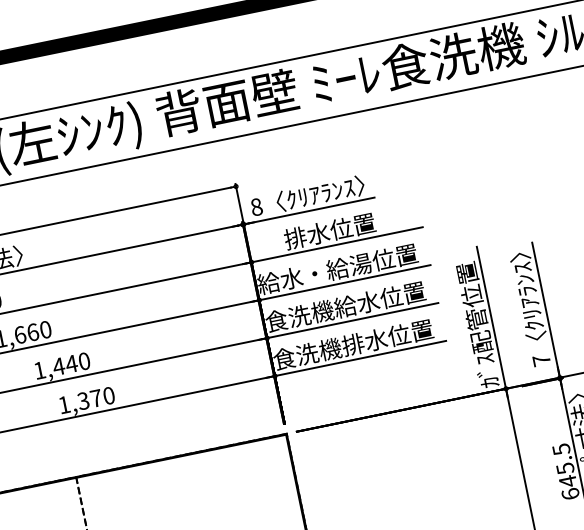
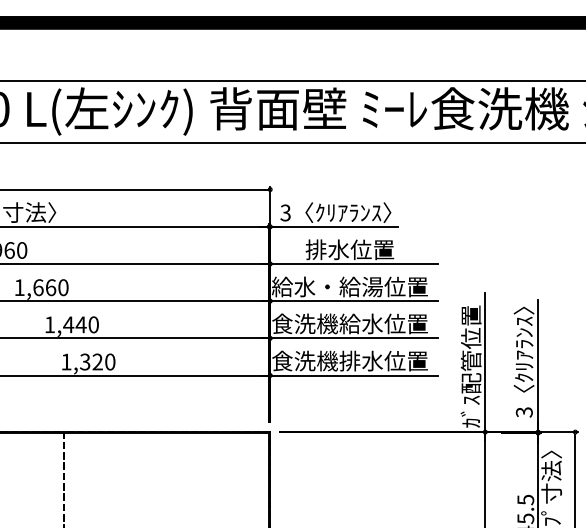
text: (256, 206) -> (285, 212), 8 -> 3
text: (540, 360) -> (523, 412), 7 -> 3
text: (95, 397) -> (97, 361), 1,370 -> 1,320

